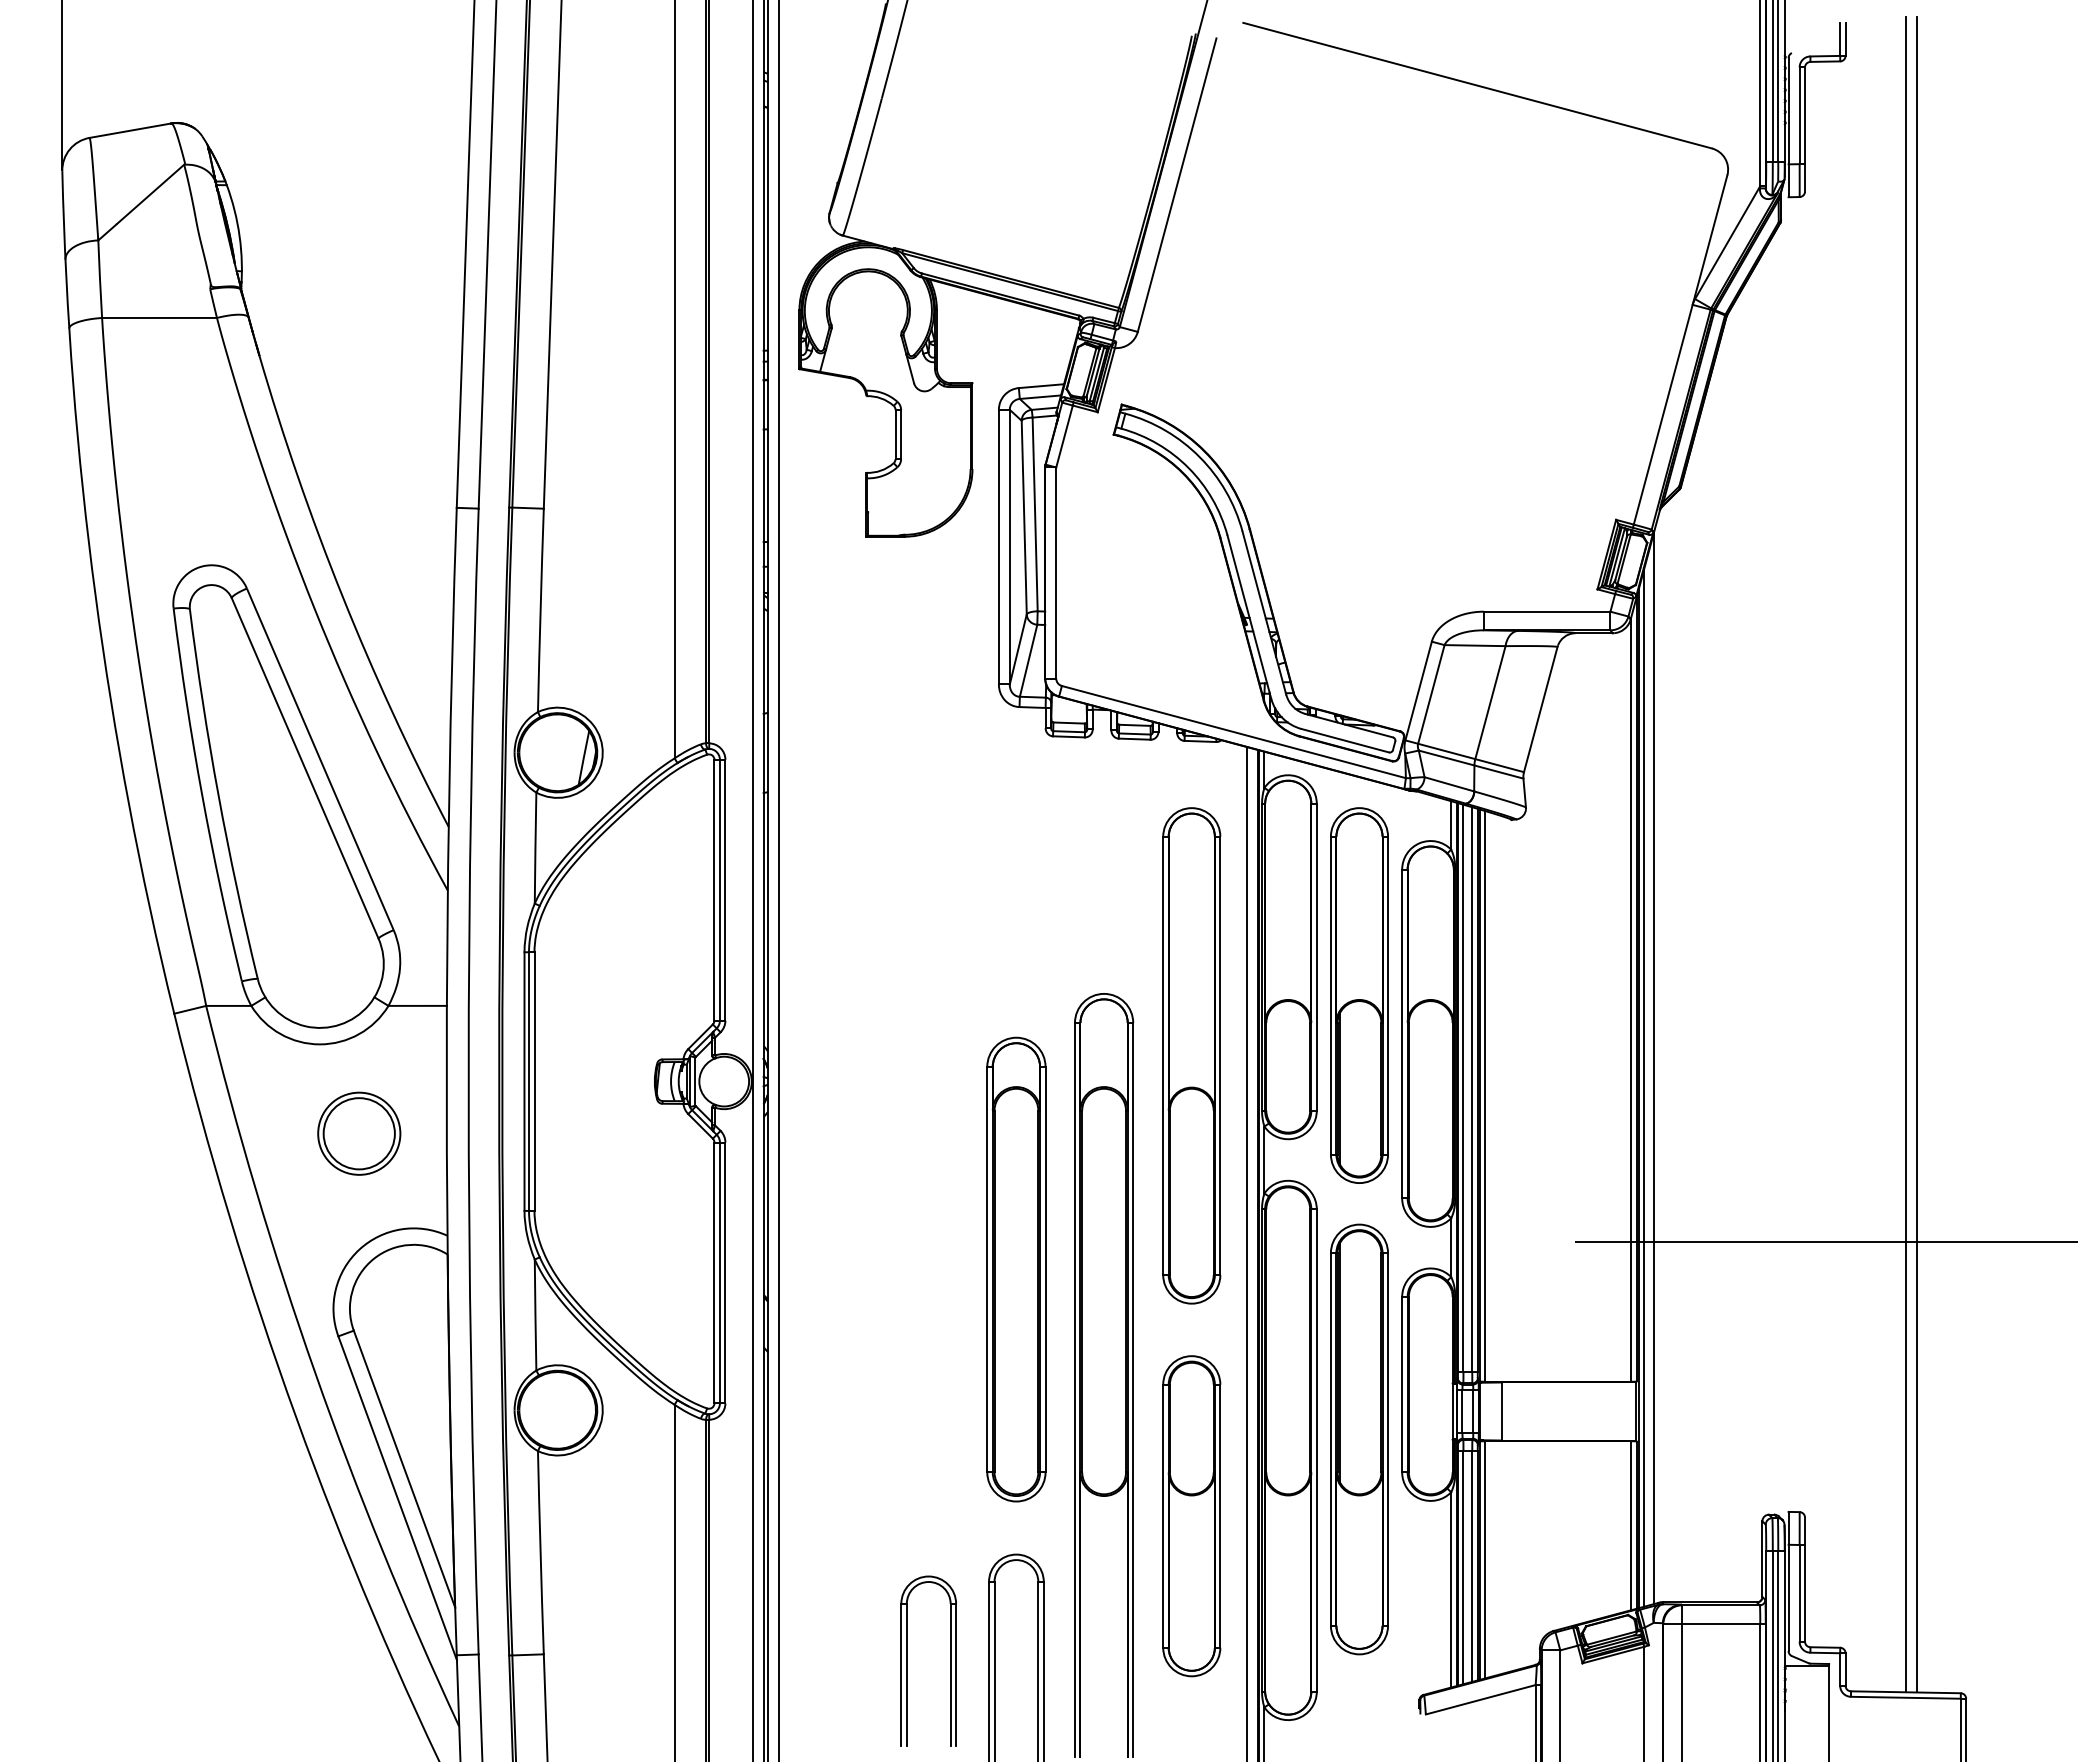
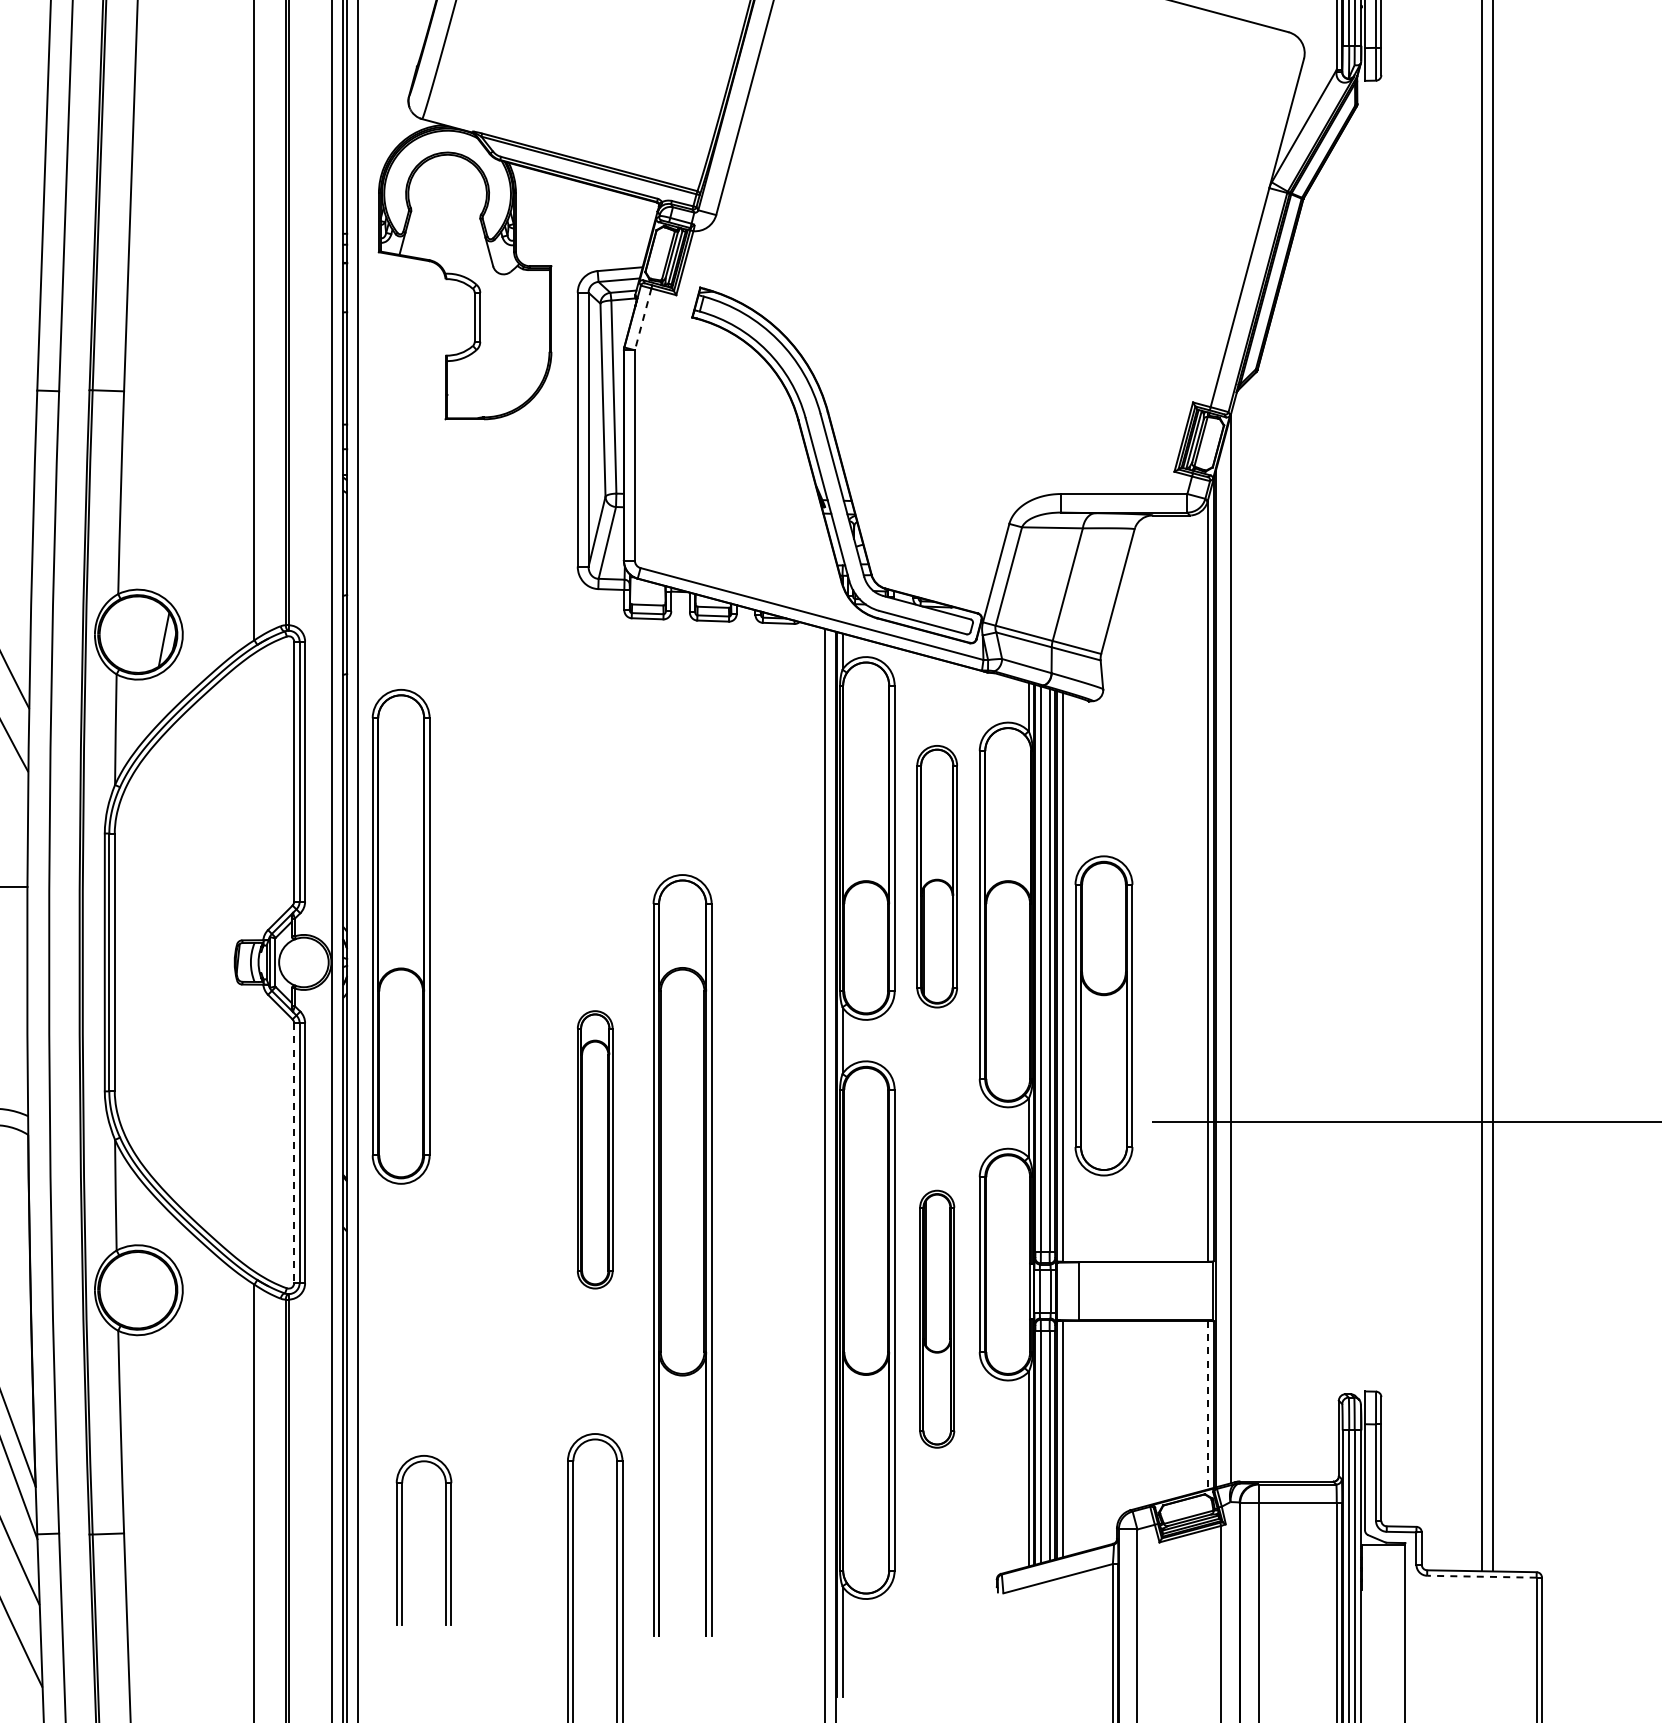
line: (1064, 437) -> (643, 320), solid -> dashed
part: (1359, 995) -> (937, 876), size x0.7
part: (1191, 1055) -> (400, 936), moved
line: (1644, 1087) -> (1221, 968), removed
part: (1016, 1269) -> (595, 1149), size x0.6
line: (714, 1273) -> (294, 1153), solid -> dashed
part: (1359, 1439) -> (937, 1319), size x0.6
part: (1191, 1516) -> (1103, 1016), moved
line: (1631, 1526) -> (1208, 1405), solid -> dashed
part: (907, 1660) -> (402, 1539), moved
line: (1905, 1697) -> (1481, 1576), solid -> dashed

